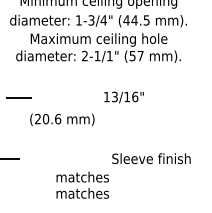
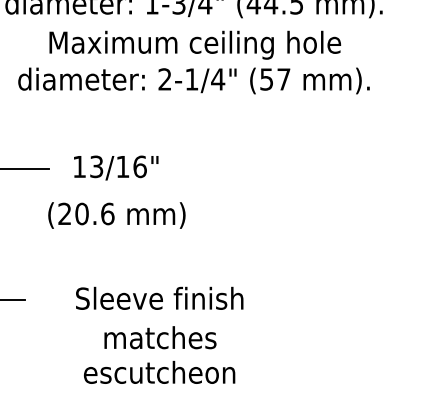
text: (109, 56) -> (217, 80), 2-1/1" -> 2-1/4"
text: (123, 97) -> (115, 167), moved
text: (151, 158) -> (159, 297), moved
text: (82, 194) -> (159, 374), matches -> escutcheon

